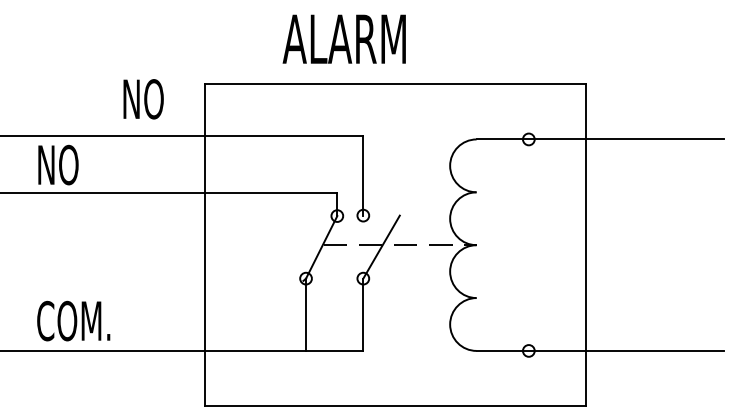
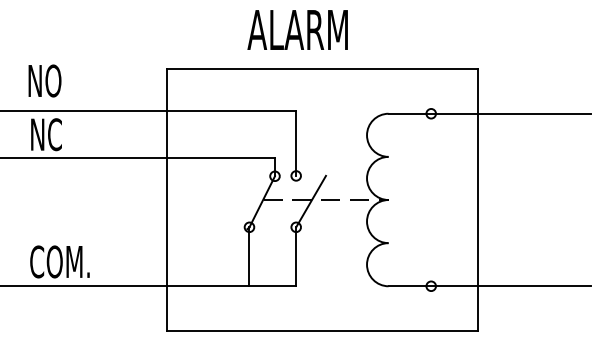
text: (344, 38) -> (297, 29), moved
text: (143, 98) -> (44, 80), moved
text: (70, 164) -> (57, 134), NO -> NC

